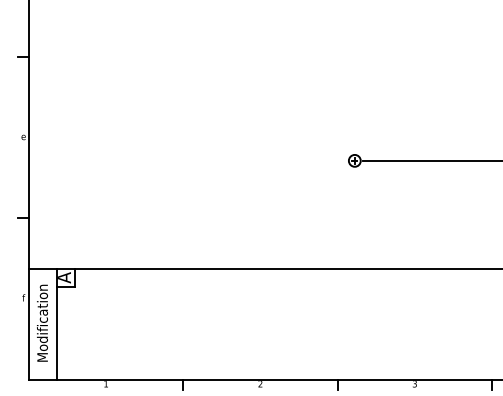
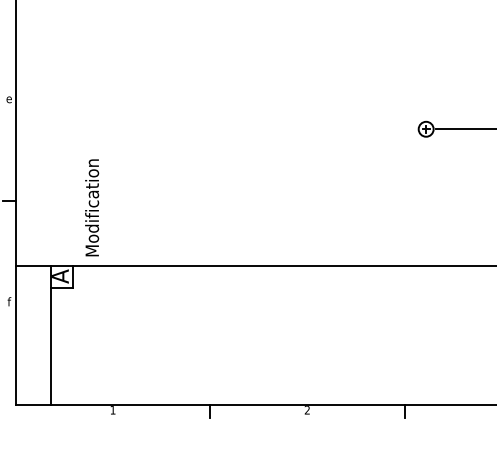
text: (42, 322) -> (92, 206), moved

